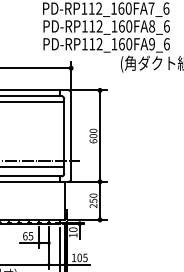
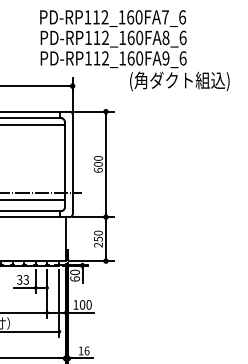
text: (72, 234) -> (74, 278), 10 -> 60
text: (27, 235) -> (22, 279), 65 -> 33
text: (84, 257) -> (88, 304), 105 -> 100

